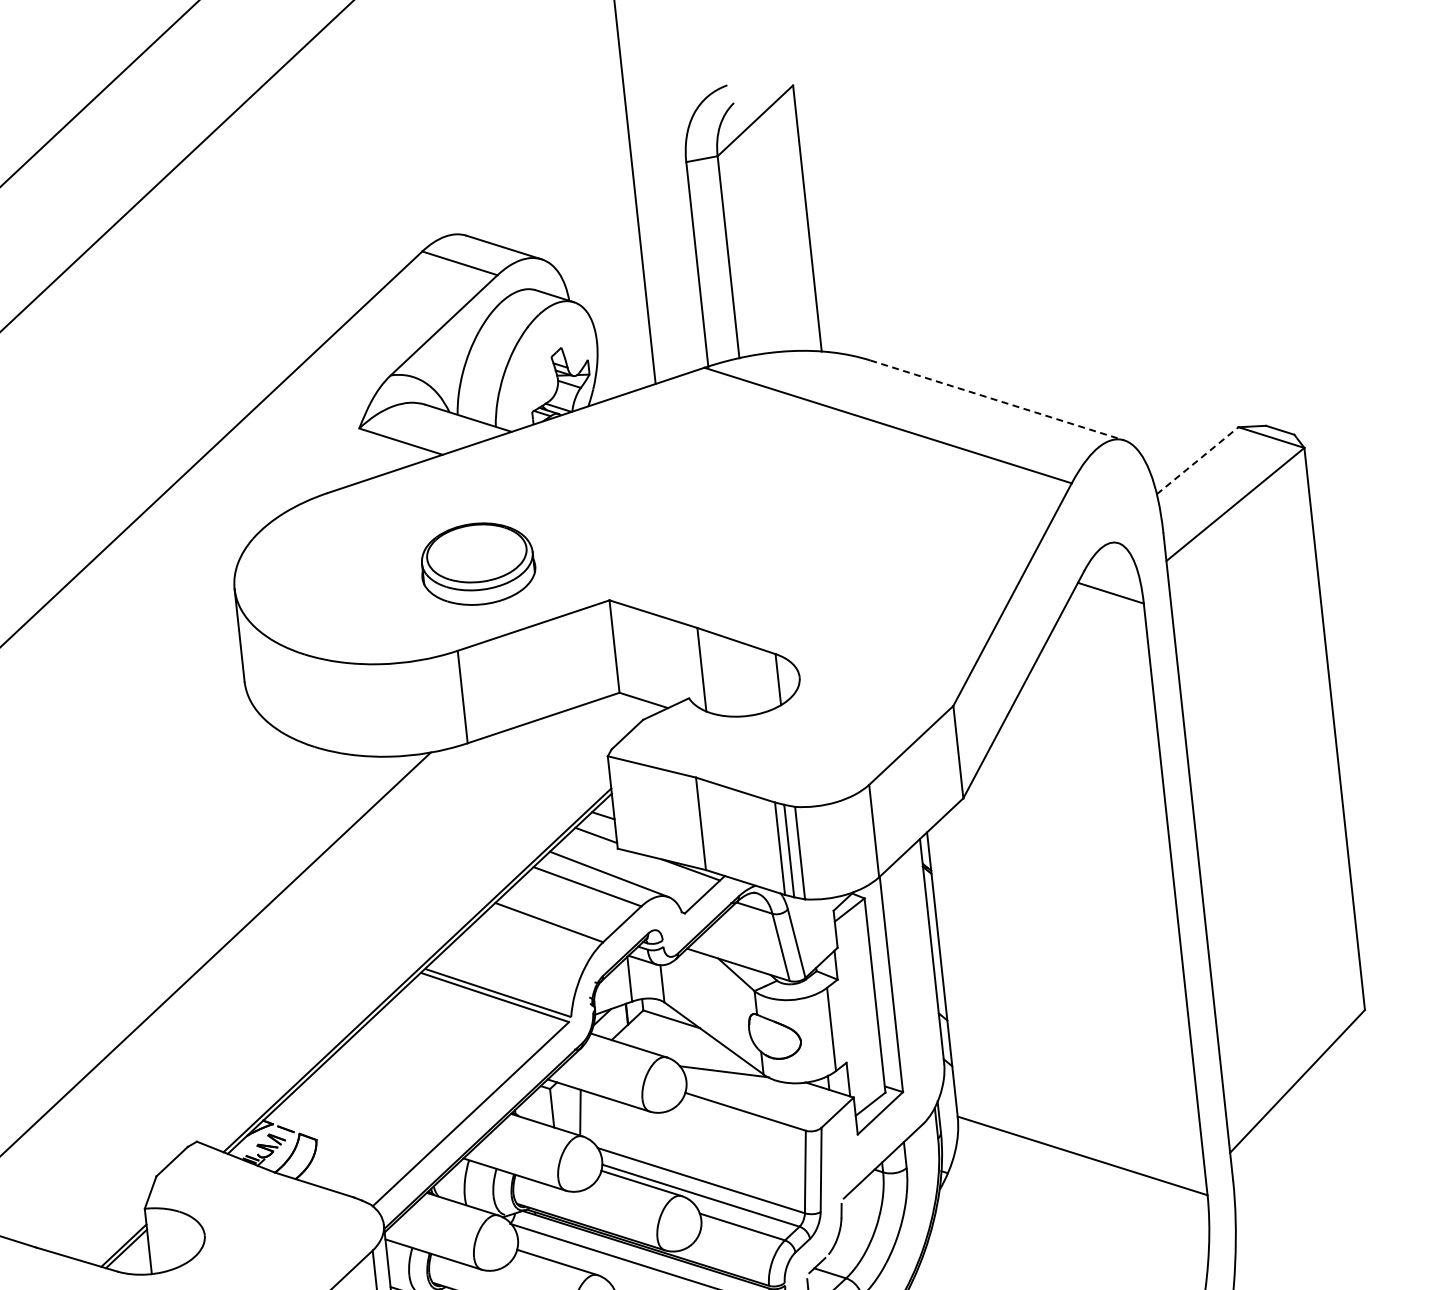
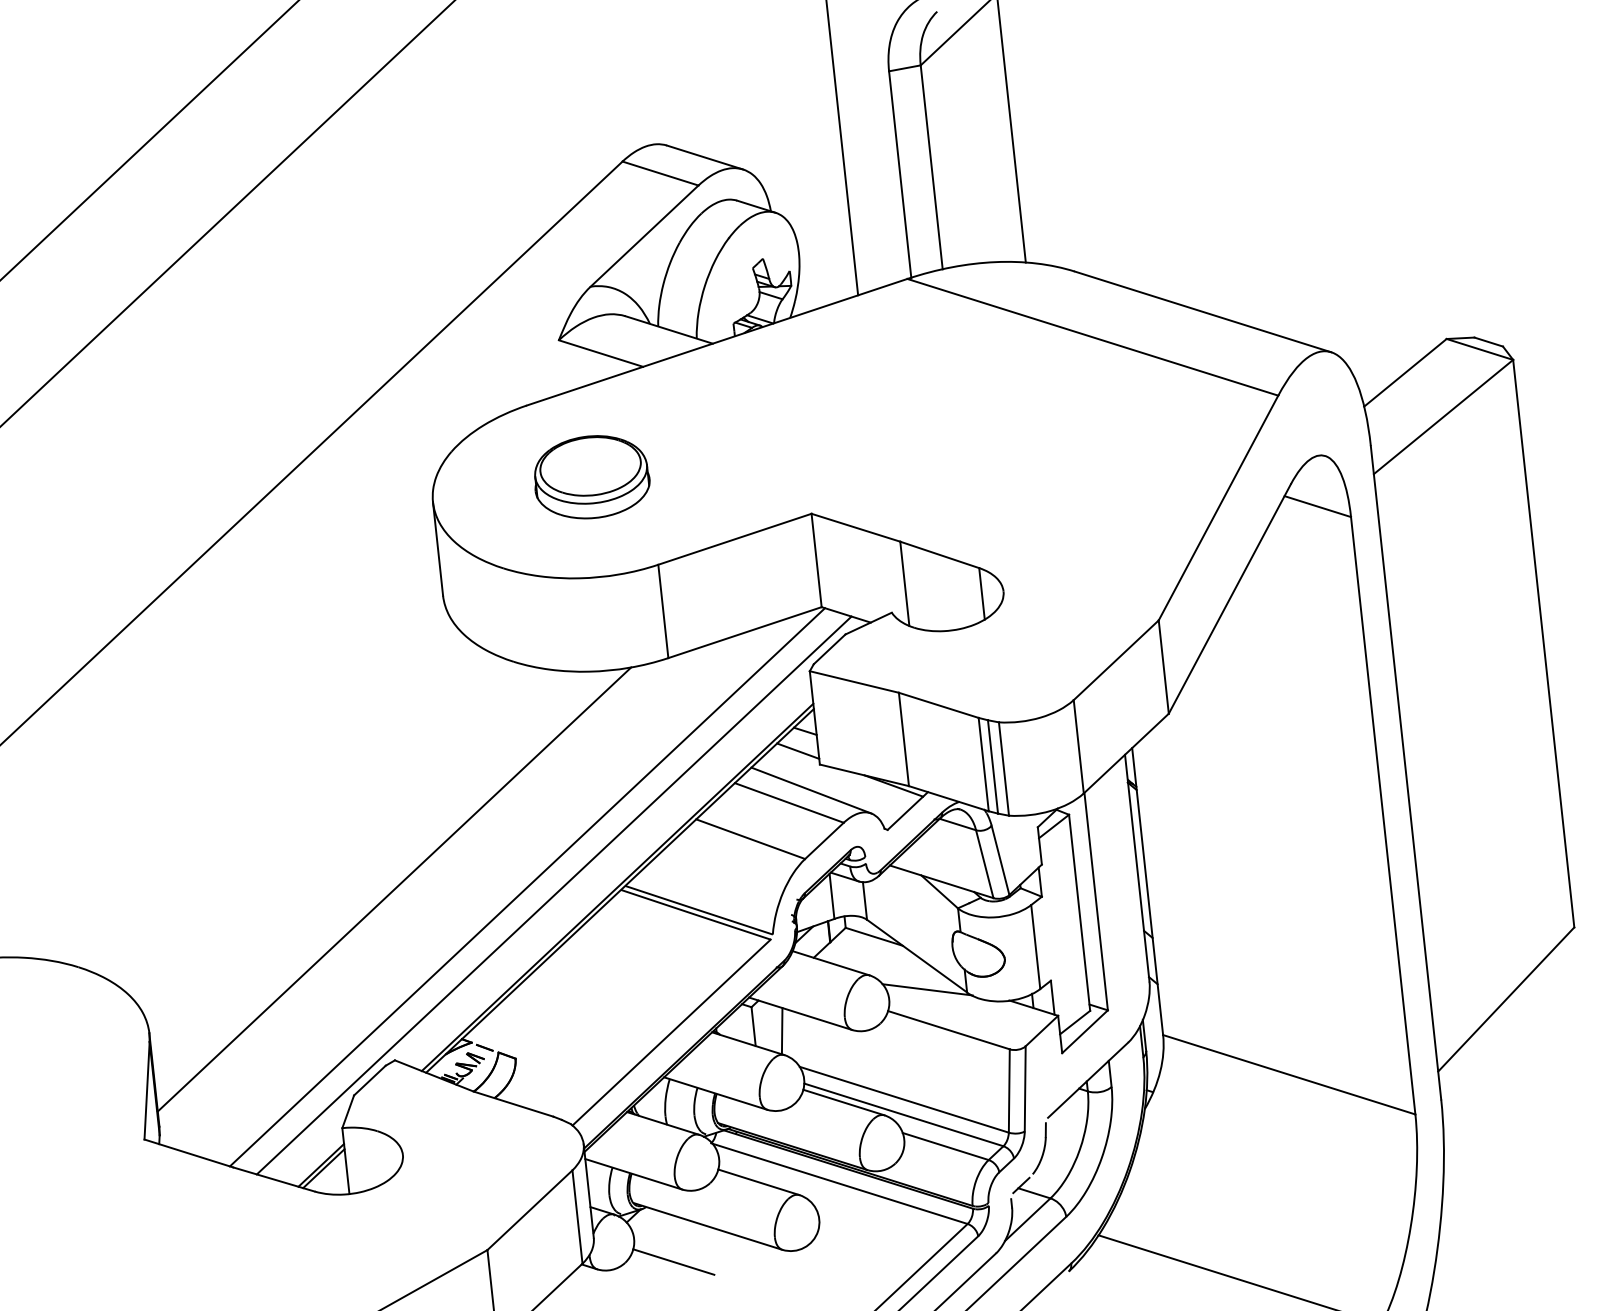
line: (997, 400) -> (1203, 312), dashed -> solid
line: (1197, 460) -> (1405, 372), dashed -> solid
part: (478, 564) -> (592, 477), moved
line: (328, 970) -> (527, 887), added
line: (353, 978) -> (553, 895), added

